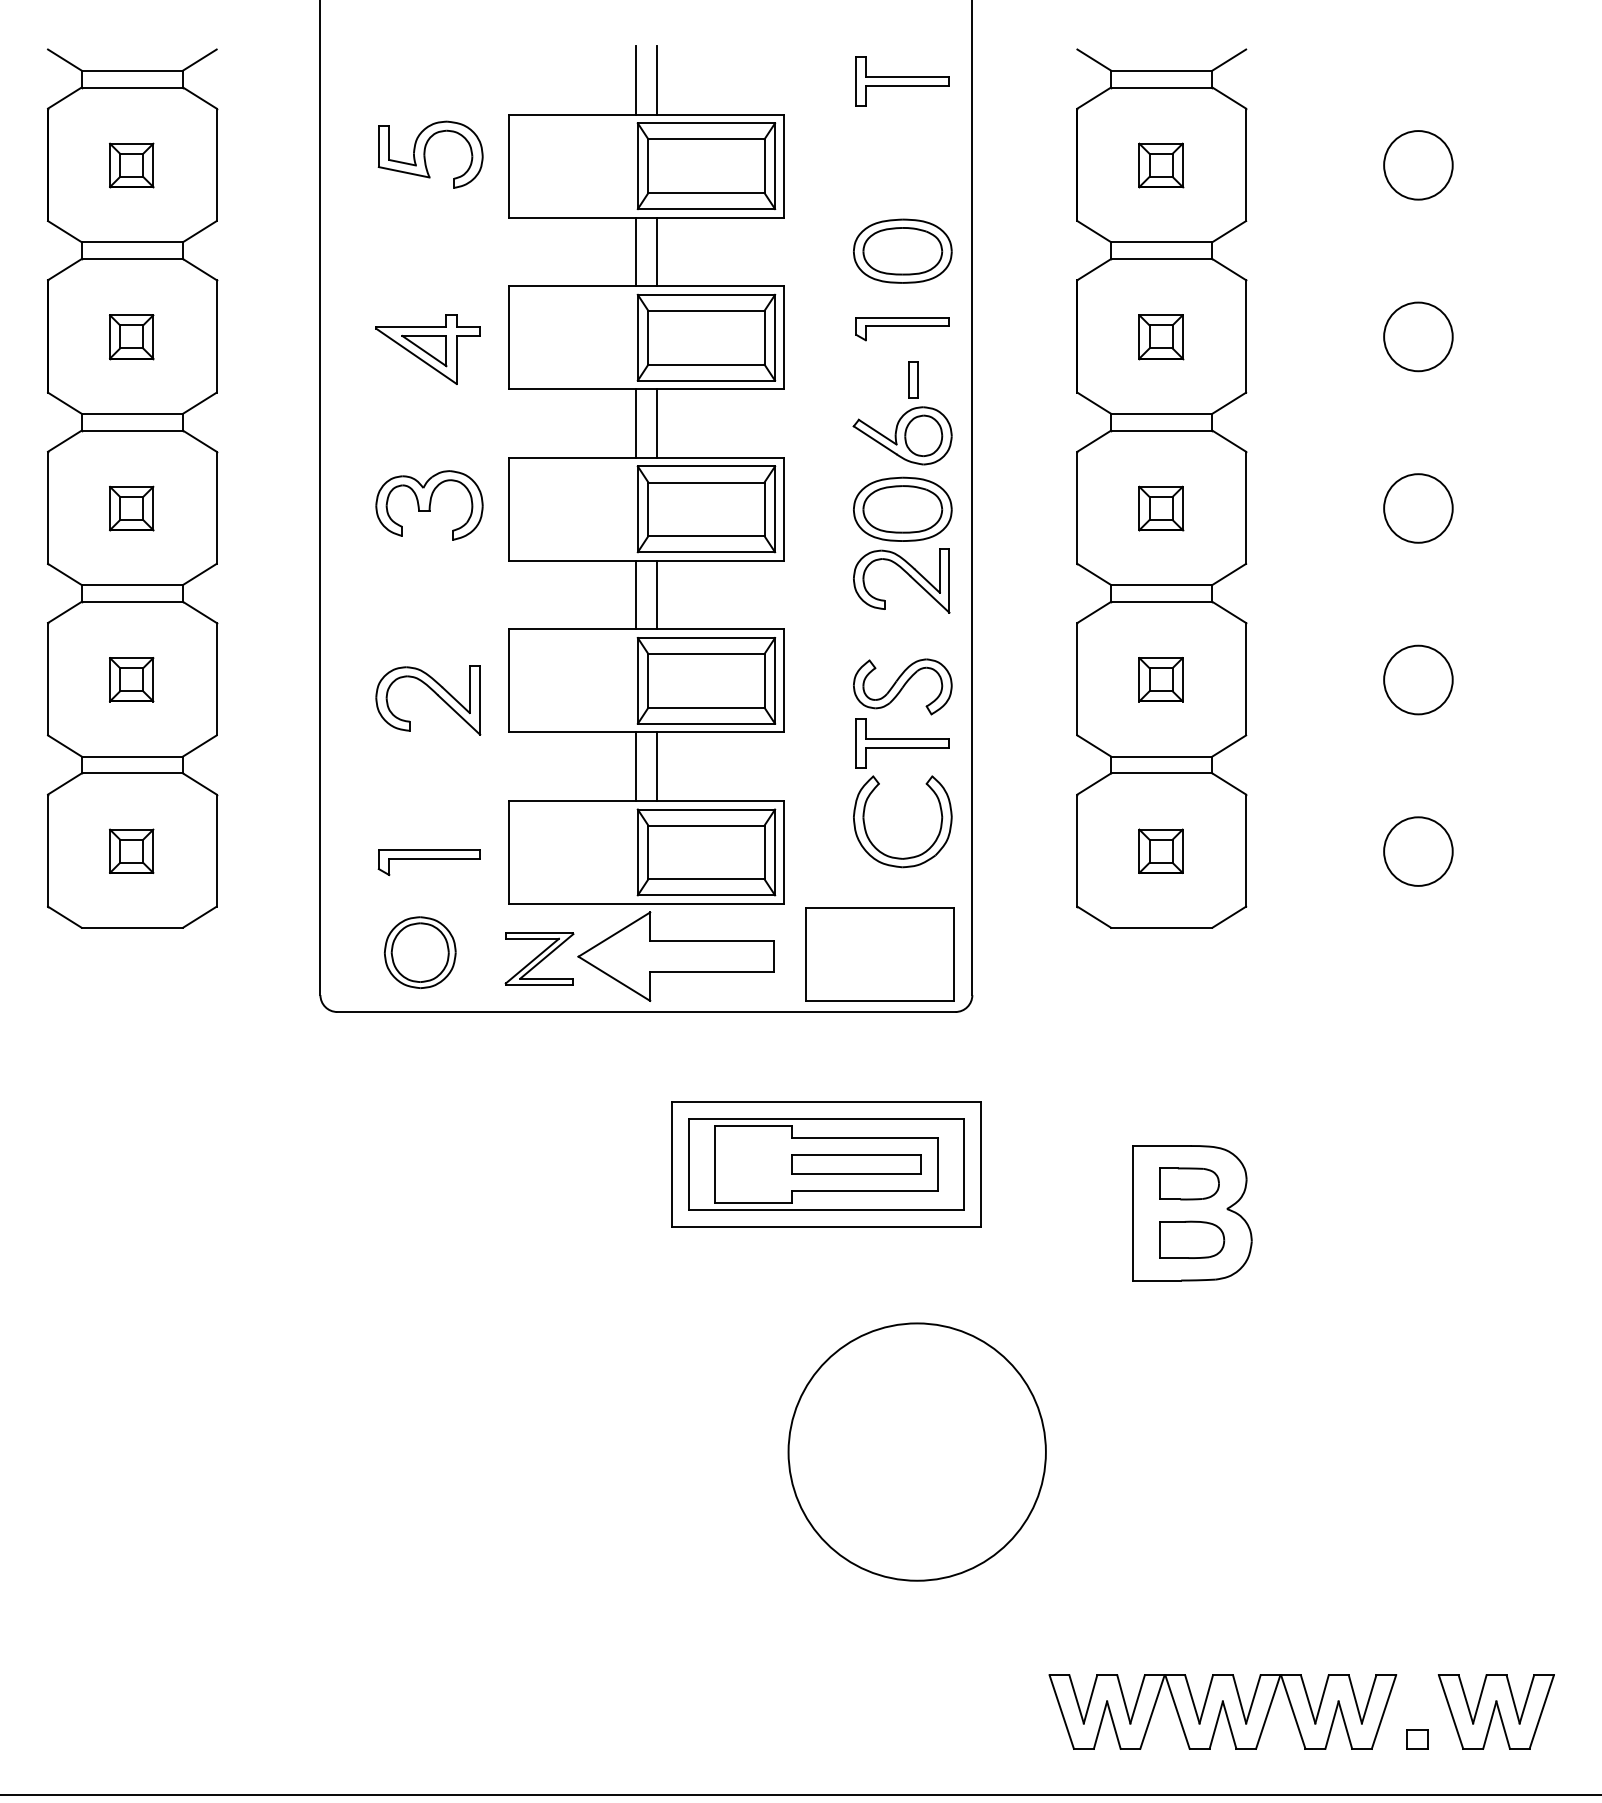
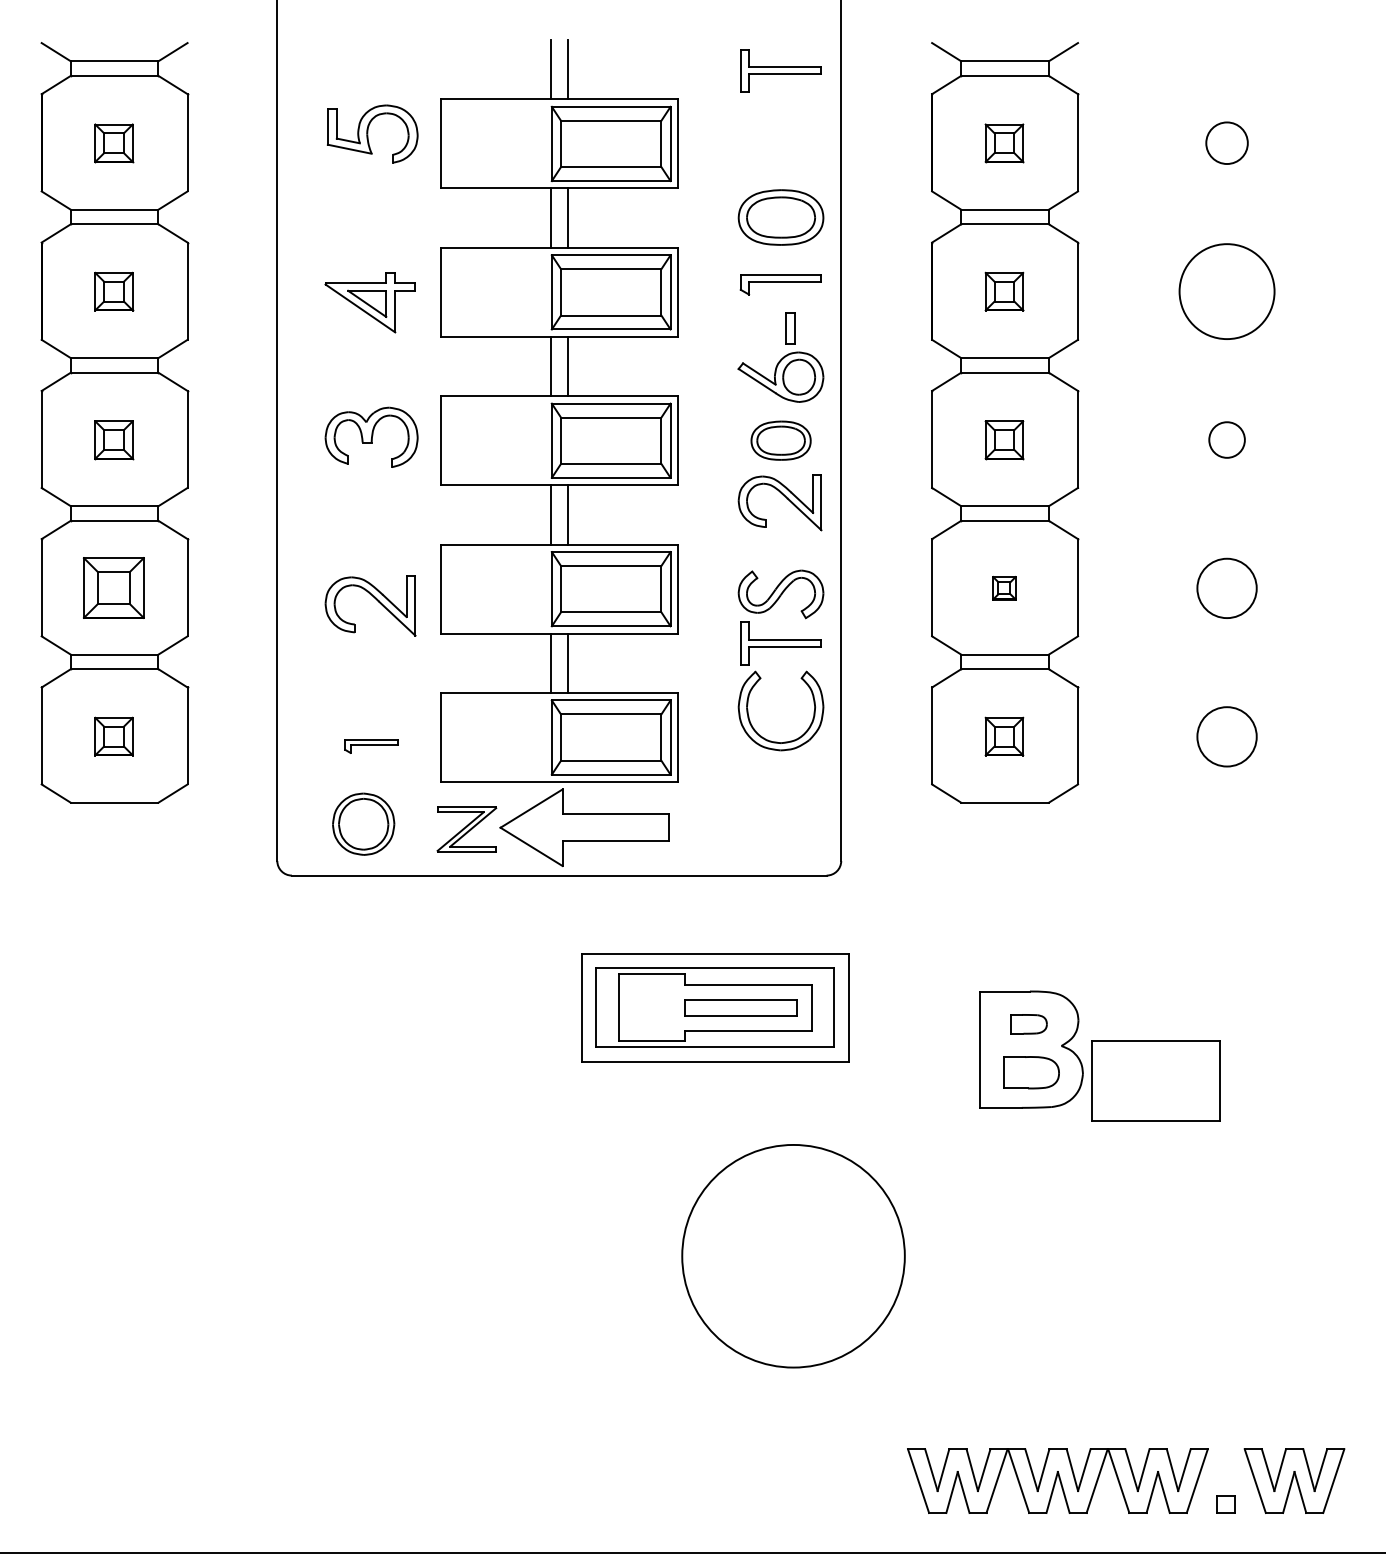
circle: (1418, 165) -> (1227, 143), size x0.7
circle: (1418, 336) -> (1227, 291), size x1.6
part: (902, 508) -> (780, 440), size x0.7
circle: (1418, 508) -> (1227, 440), size x0.6
part: (131, 679) -> (113, 587), size x1.6
part: (1160, 679) -> (1003, 587), size x0.6
part: (428, 862) -> (370, 746), size x0.6
part: (879, 954) -> (1155, 1081), moved
part: (1189, 1183) -> (1029, 1023), size x0.7

